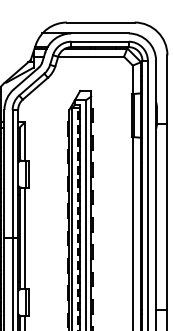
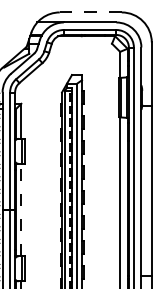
line: (100, 22) -> (90, 12), solid -> dashed
line: (91, 56) -> (82, 43), removed
line: (24, 238) -> (20, 210), solid -> dashed

